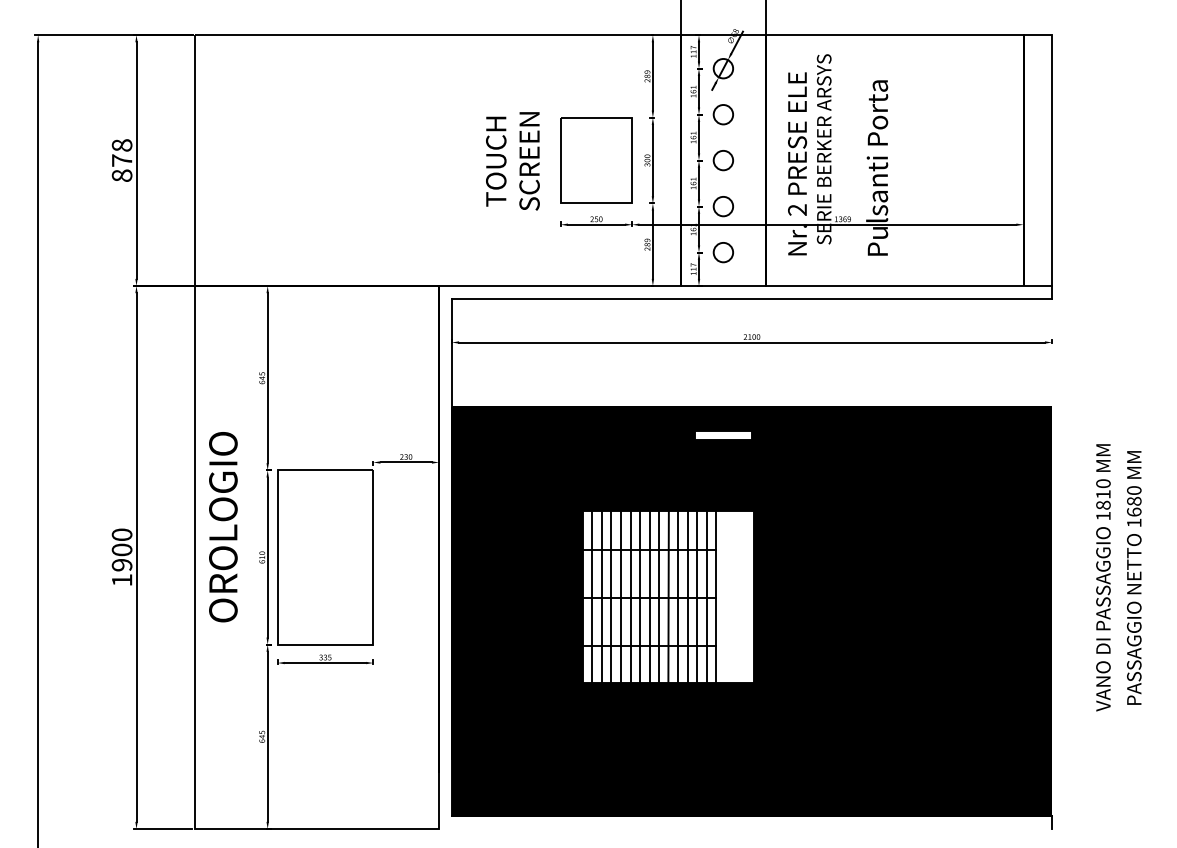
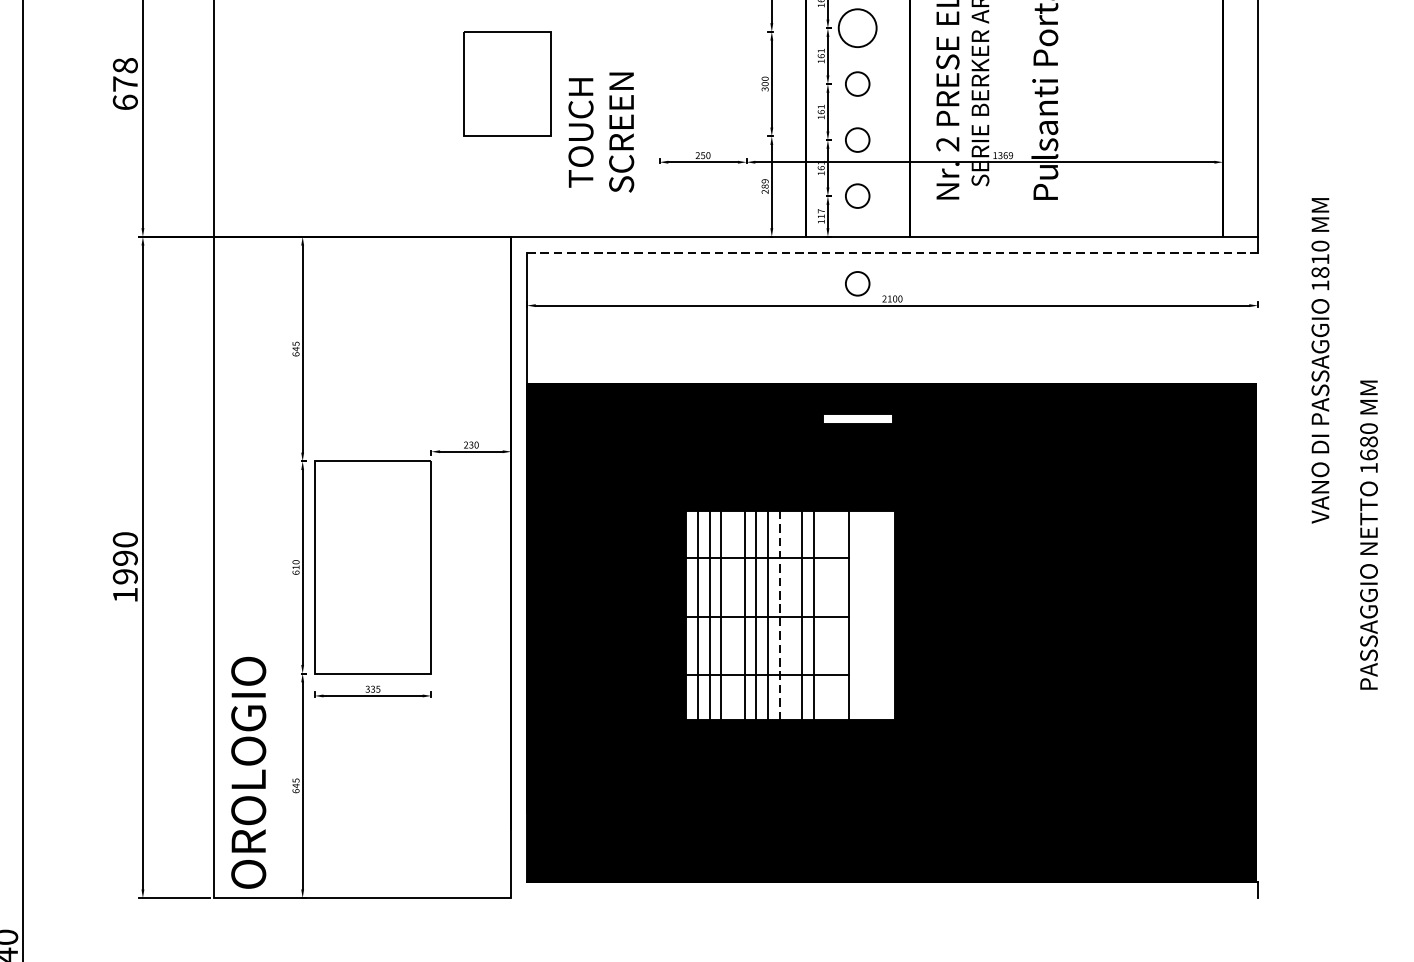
circle: (723, 114) -> (857, 27), size x1.6
part: (596, 160) -> (507, 83), moved
text: (512, 161) -> (600, 132), moved
text: (121, 175) -> (124, 102), 878 -> 678
line: (752, 298) -> (893, 252), solid -> dashed
circle: (722, 324) -> (856, 283), added
text: (223, 527) -> (248, 773), moved
text: (122, 549) -> (125, 557), 1900 -> 1990
text: (1103, 577) -> (1320, 360), moved
text: (1134, 577) -> (1369, 534), moved
line: (620, 596) -> (732, 614), removed
line: (668, 596) -> (790, 614), removed
line: (697, 596) -> (826, 614), removed
line: (706, 596) -> (837, 614), removed
line: (659, 597) -> (779, 616), solid -> dashed

